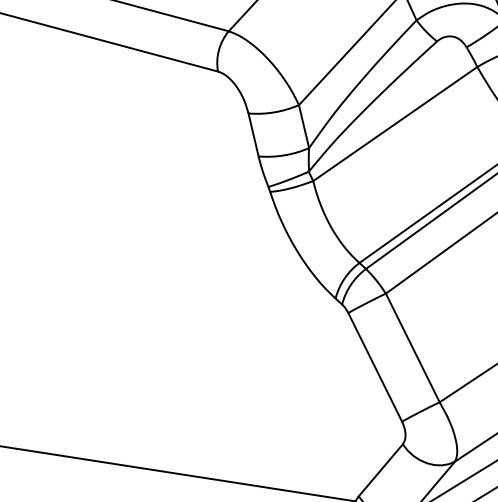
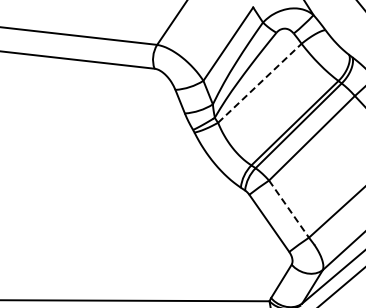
line: (396, 122) -> (260, 82), solid -> dashed
line: (413, 348) -> (289, 209), solid -> dashed

